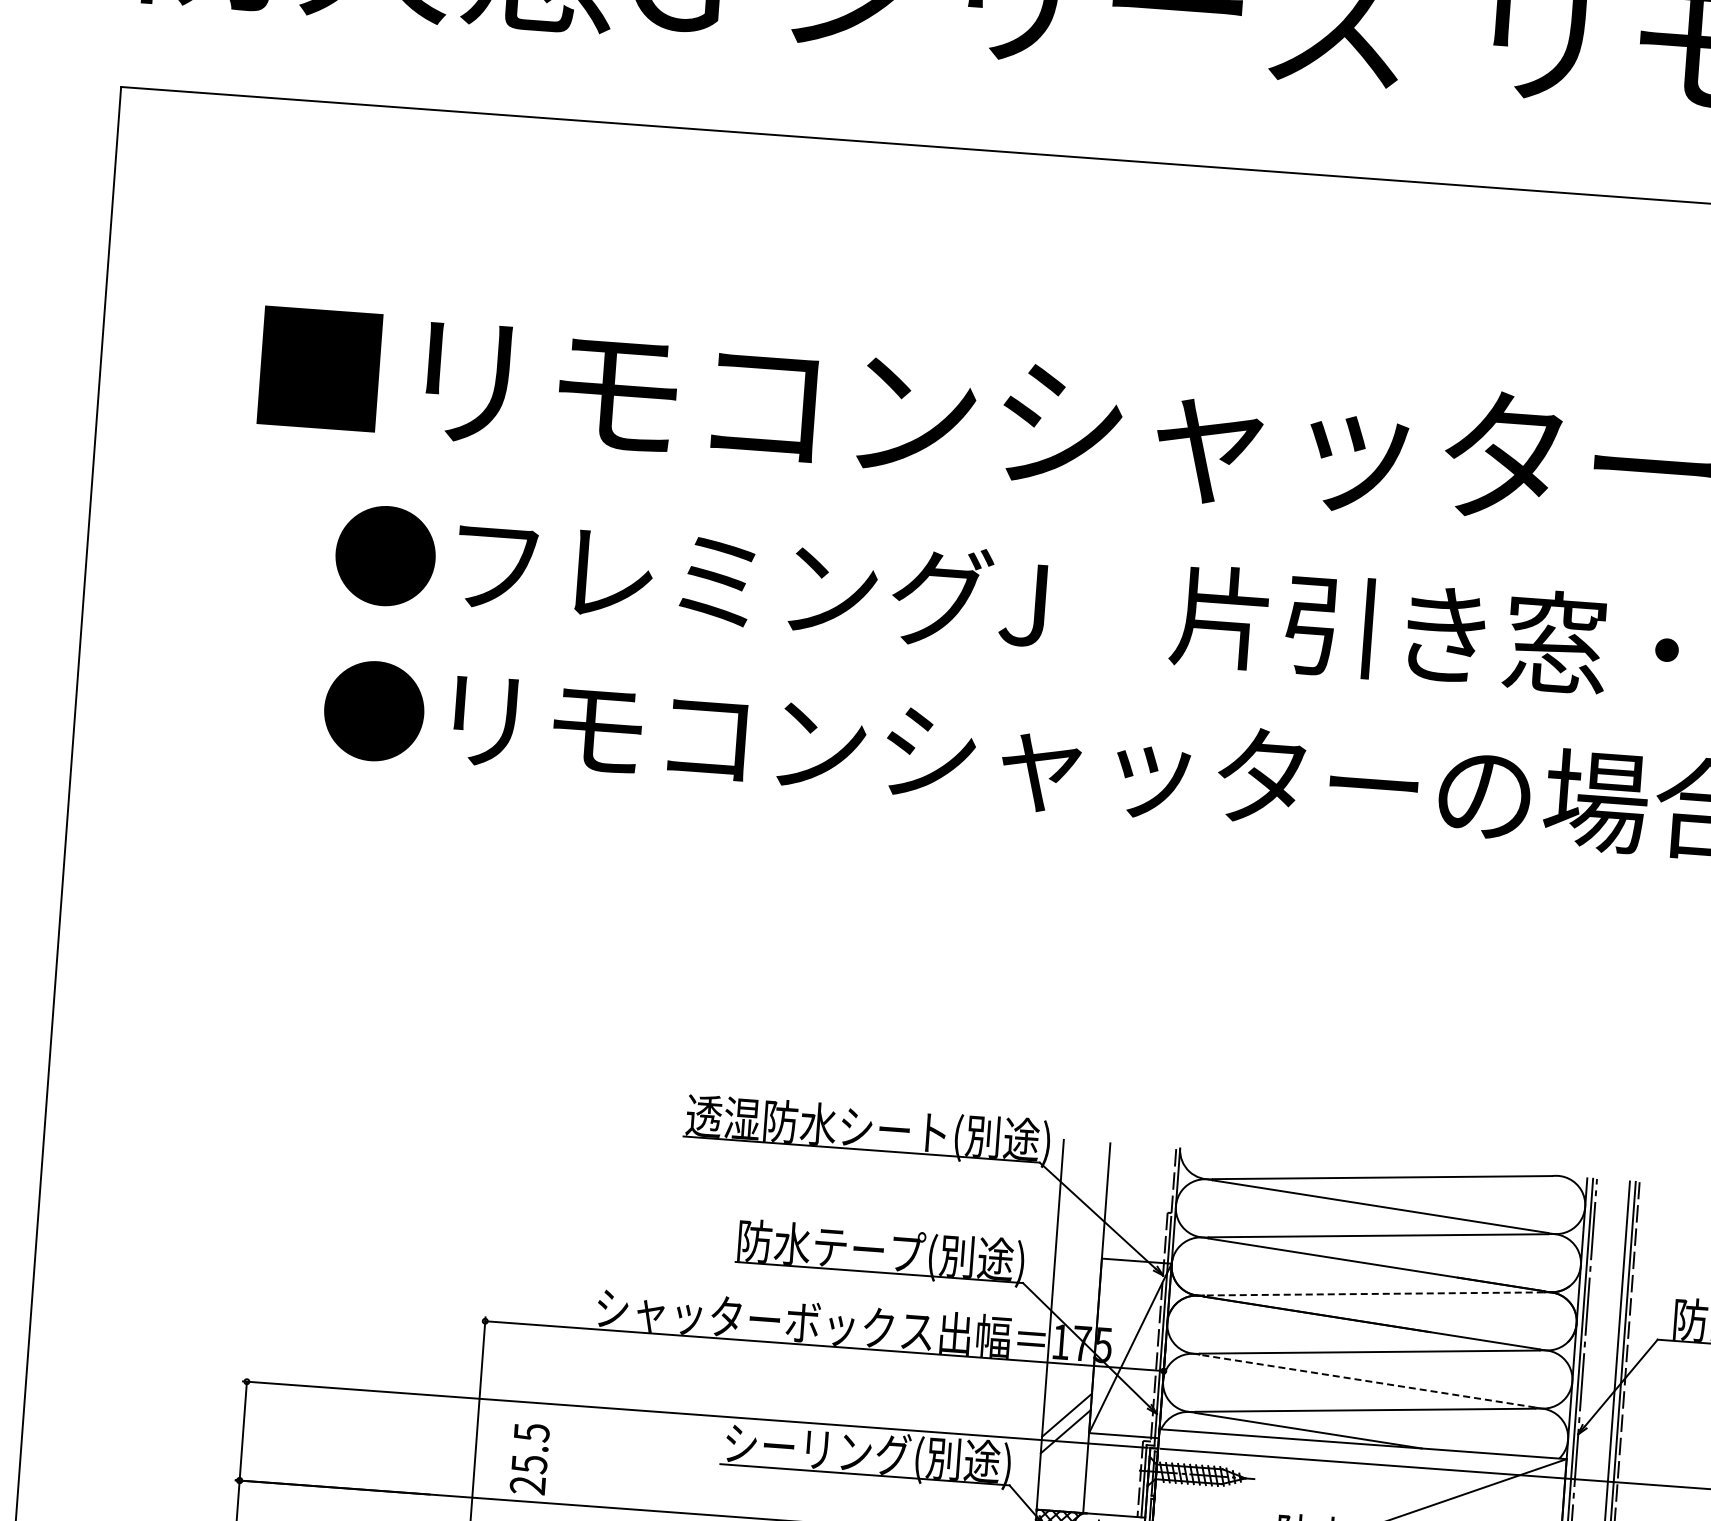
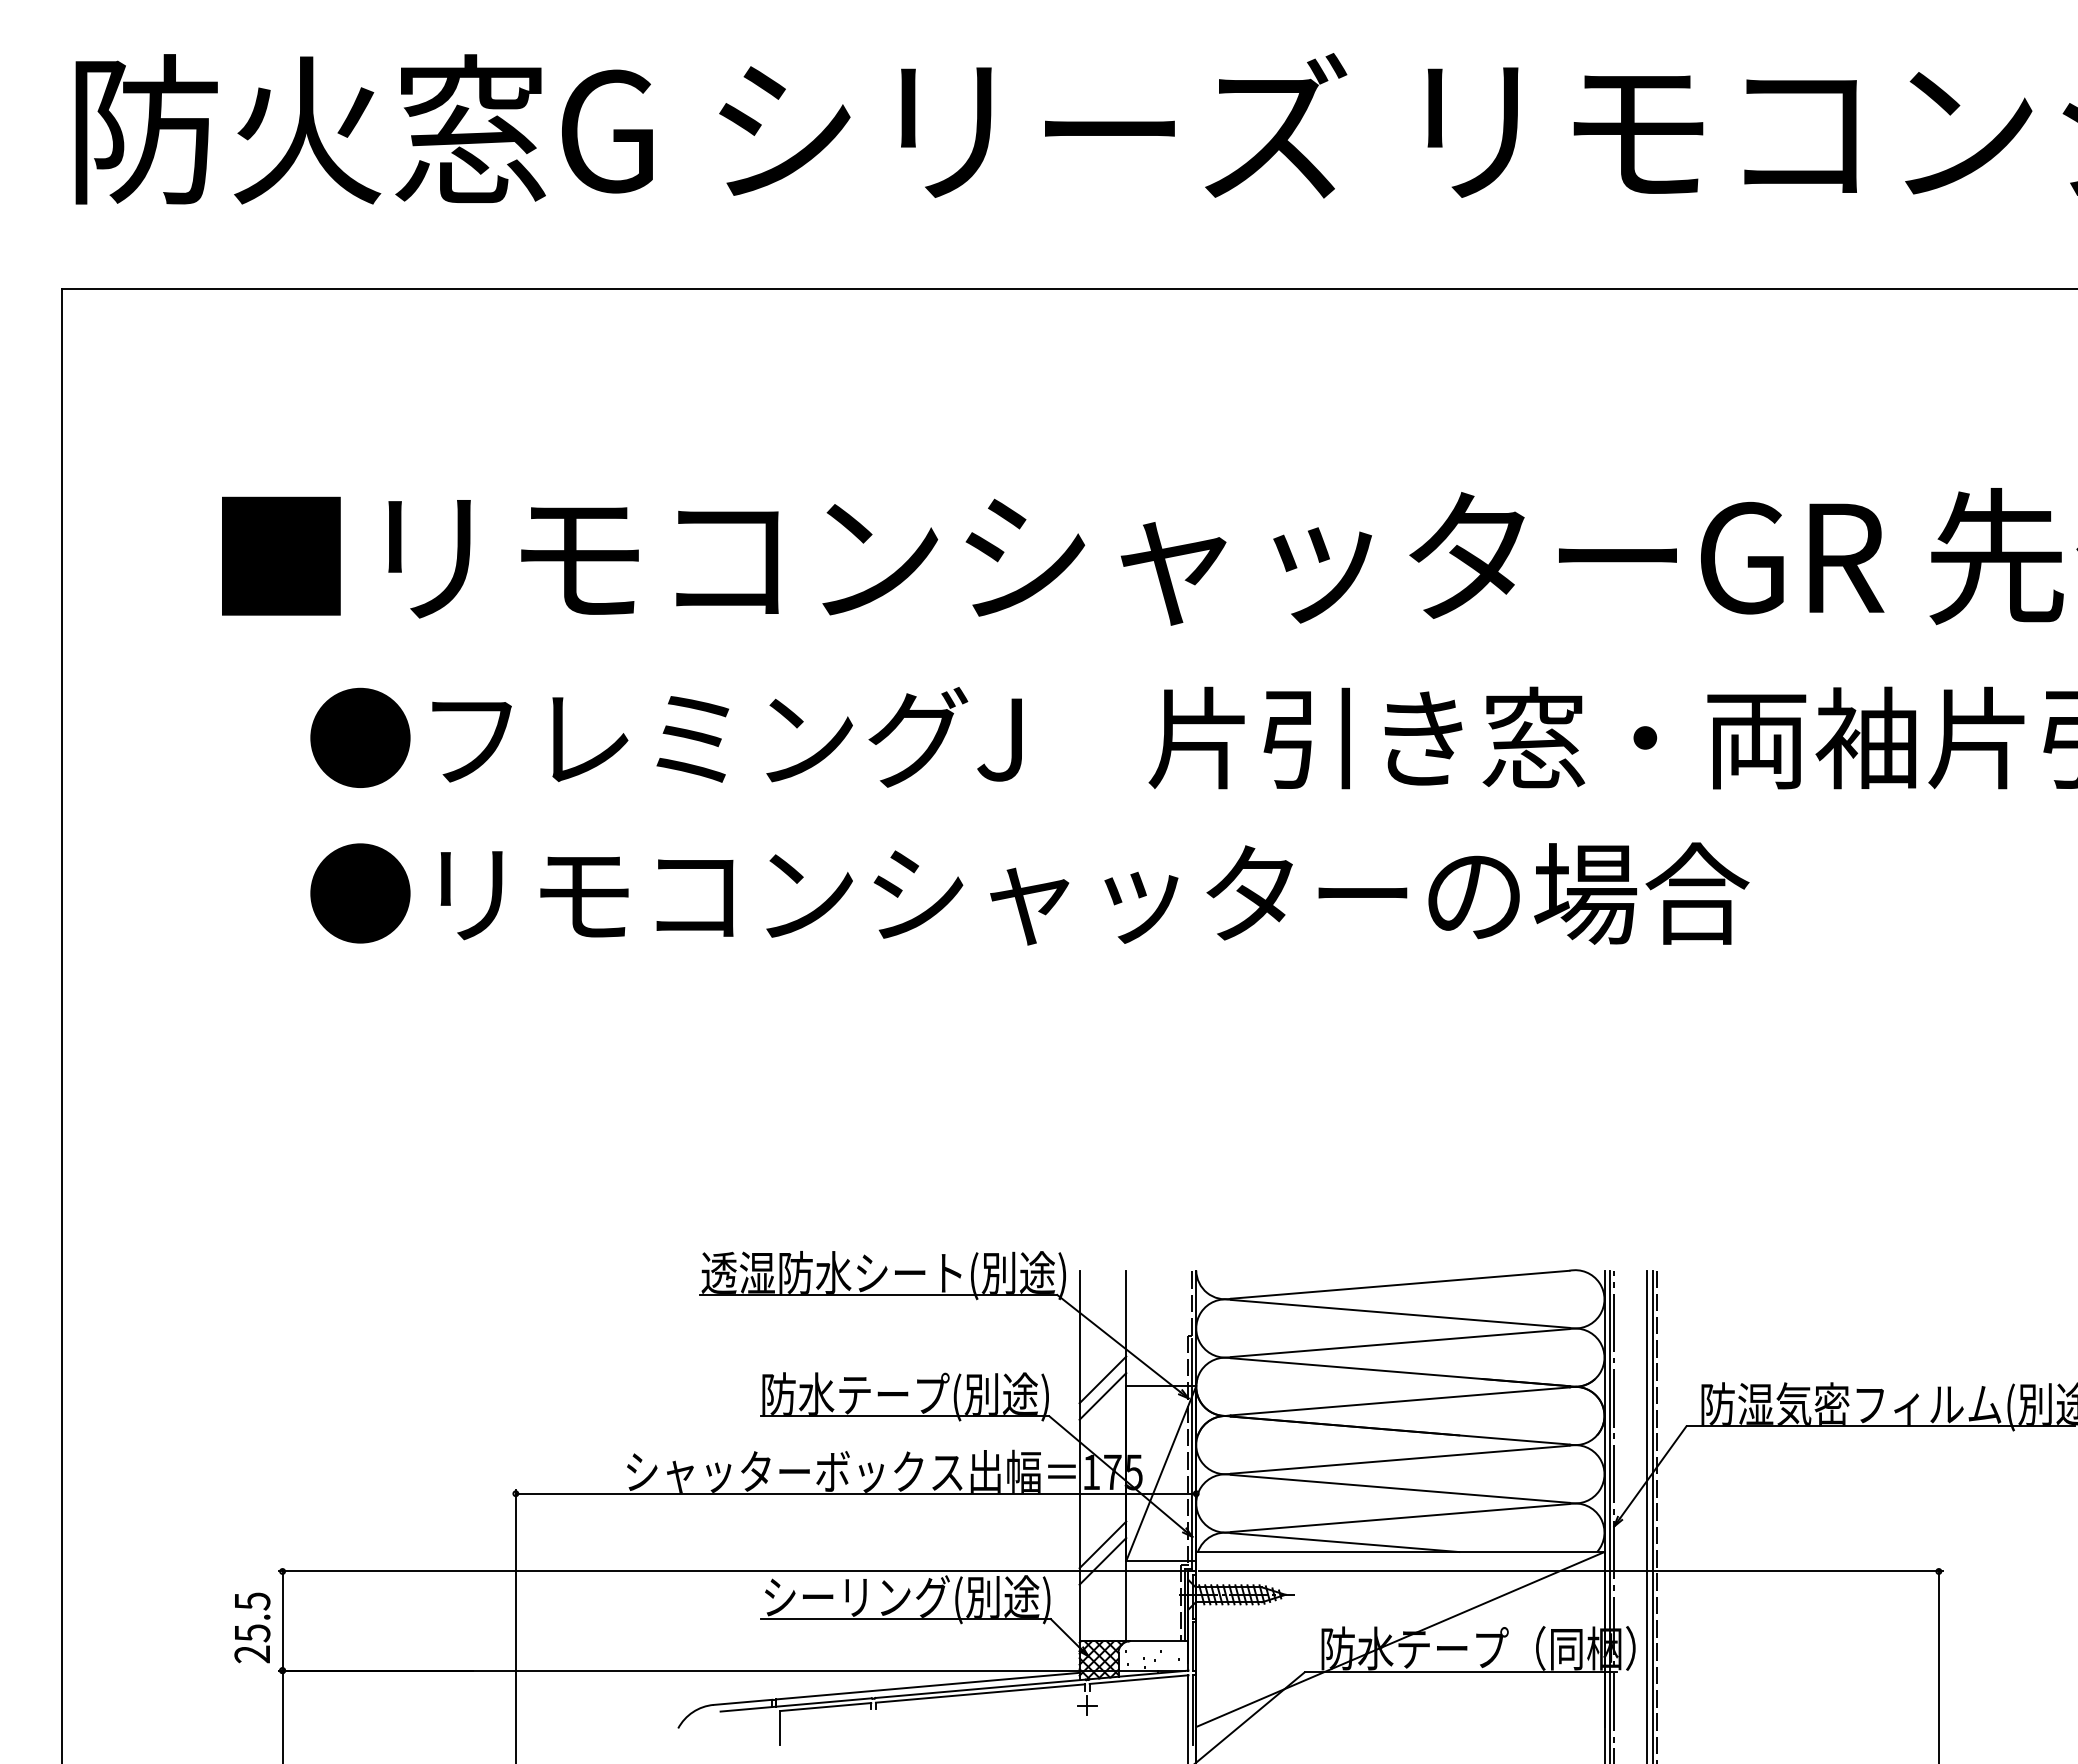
line: (1078, 1250) -> (1102, 1379), added
line: (1077, 1267) -> (1102, 1396), added
line: (1374, 1294) -> (1400, 1401), dashed -> solid
line: (1367, 1380) -> (1400, 1488), dashed -> solid
text: (529, 1458) -> (252, 1627), moved

